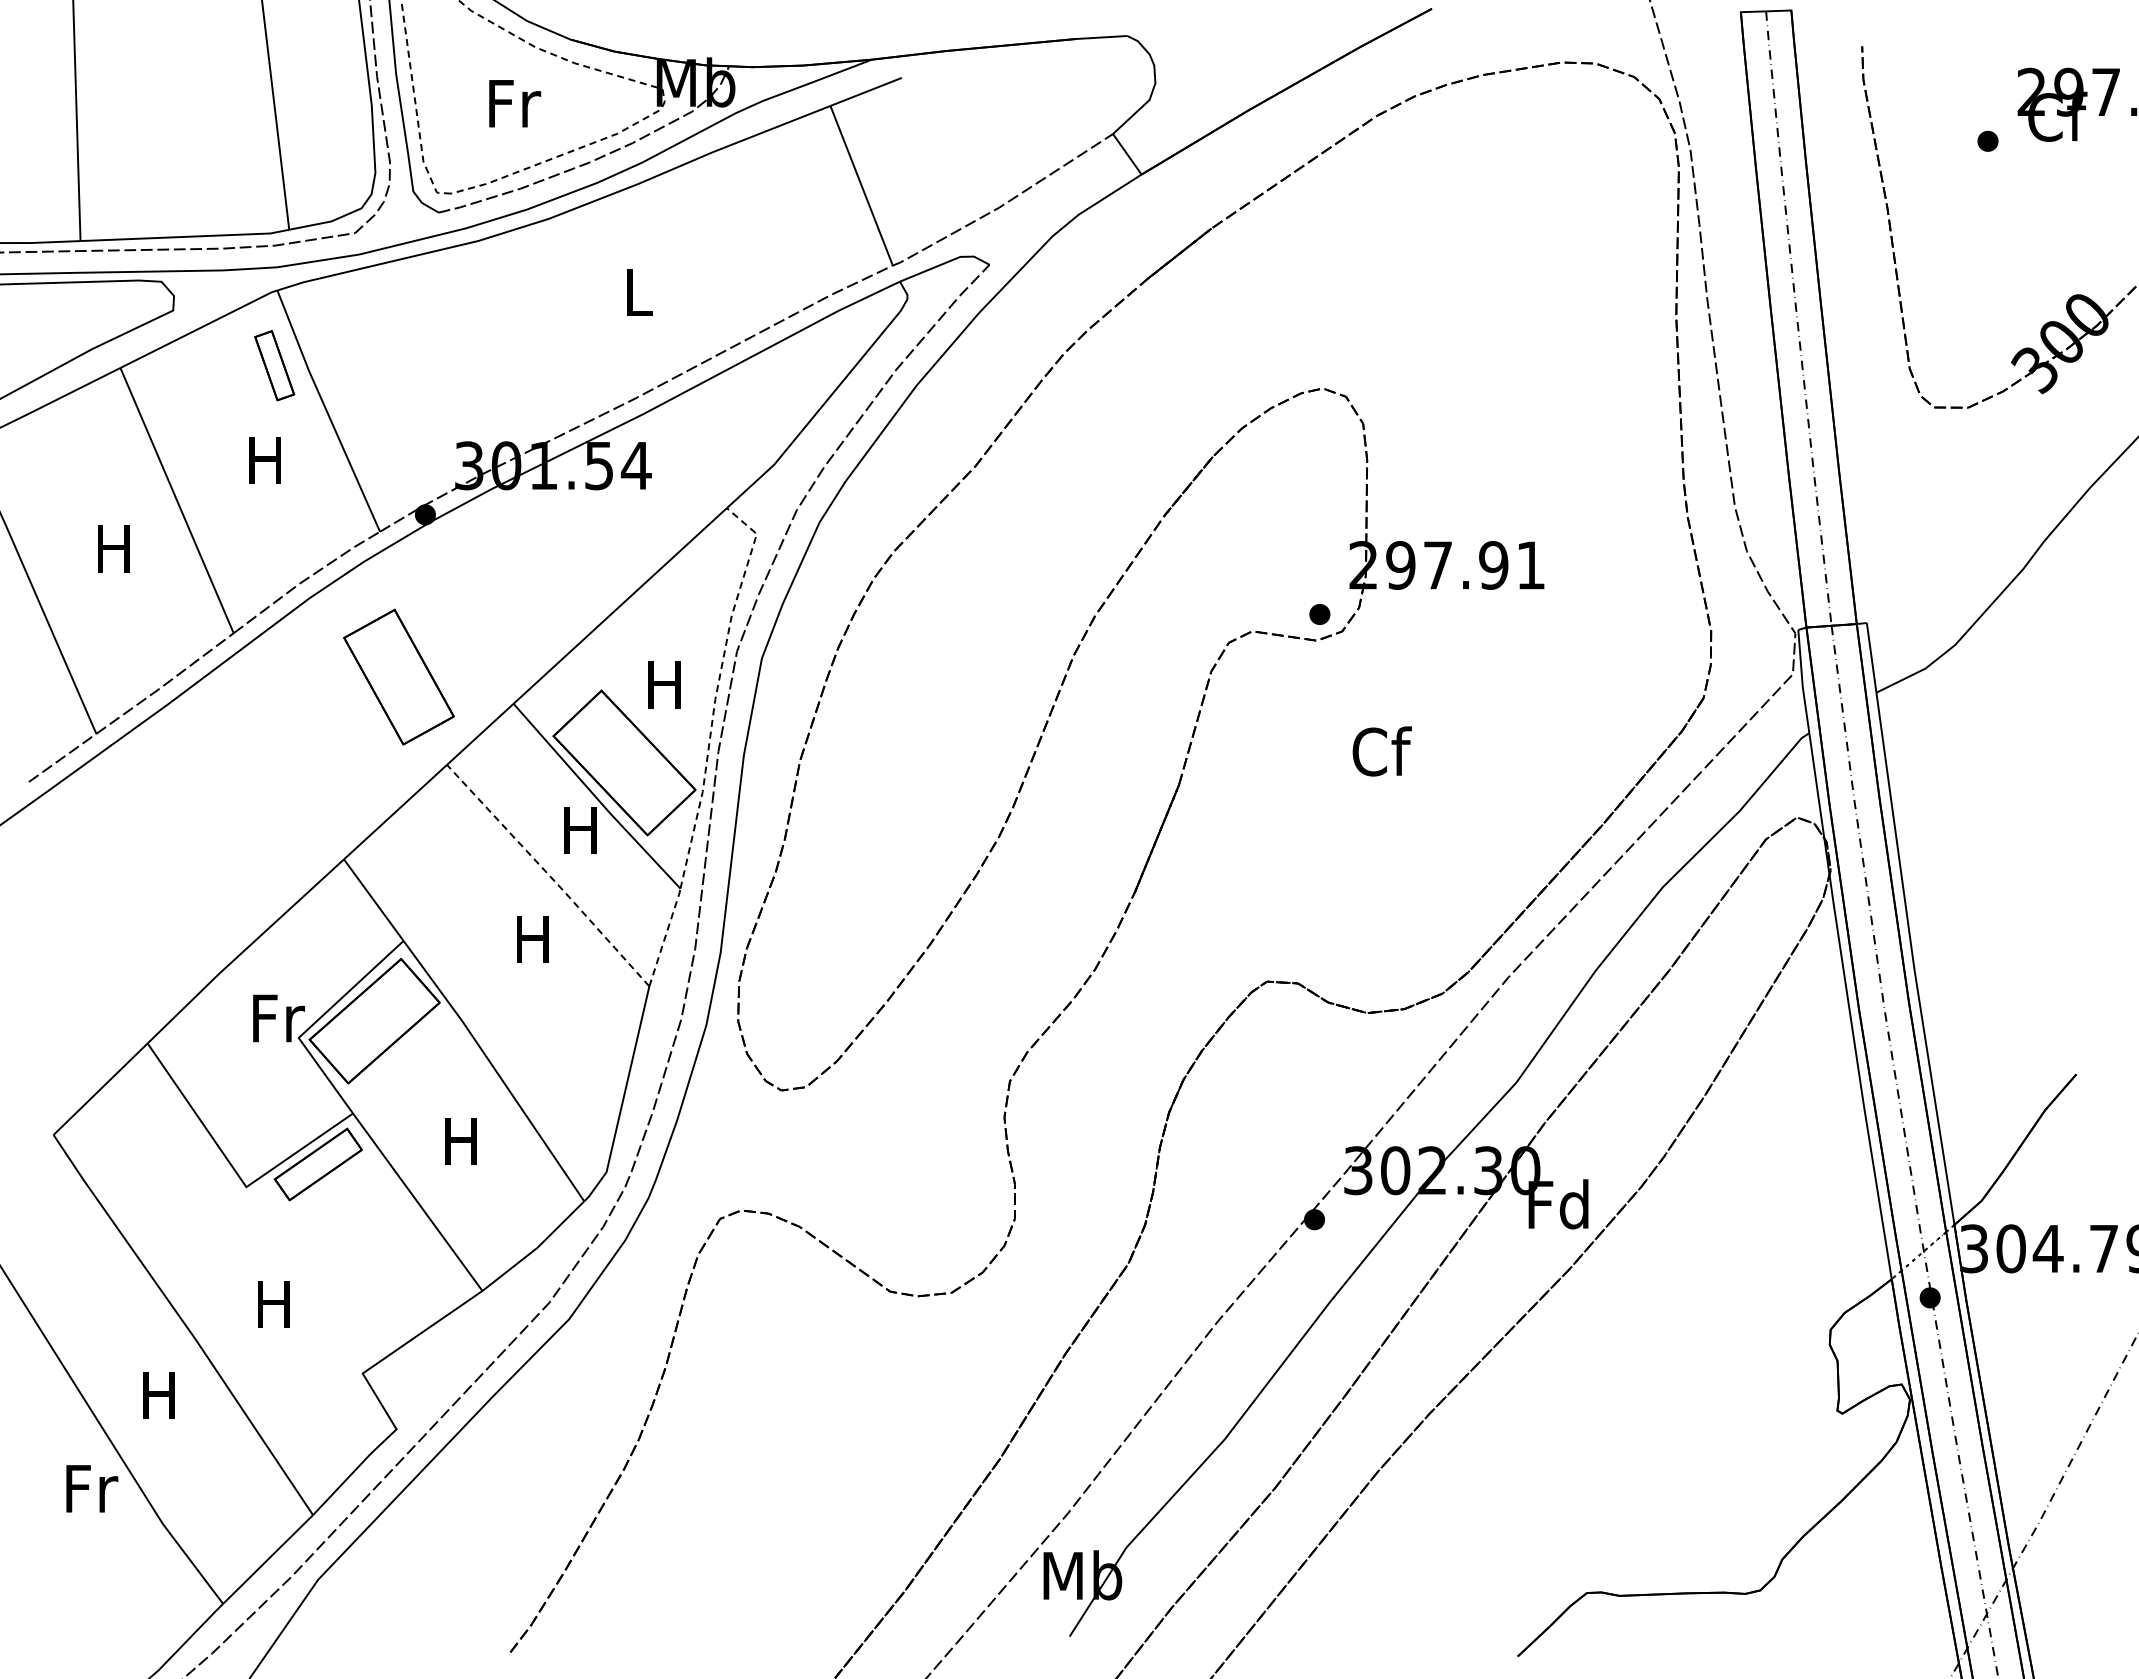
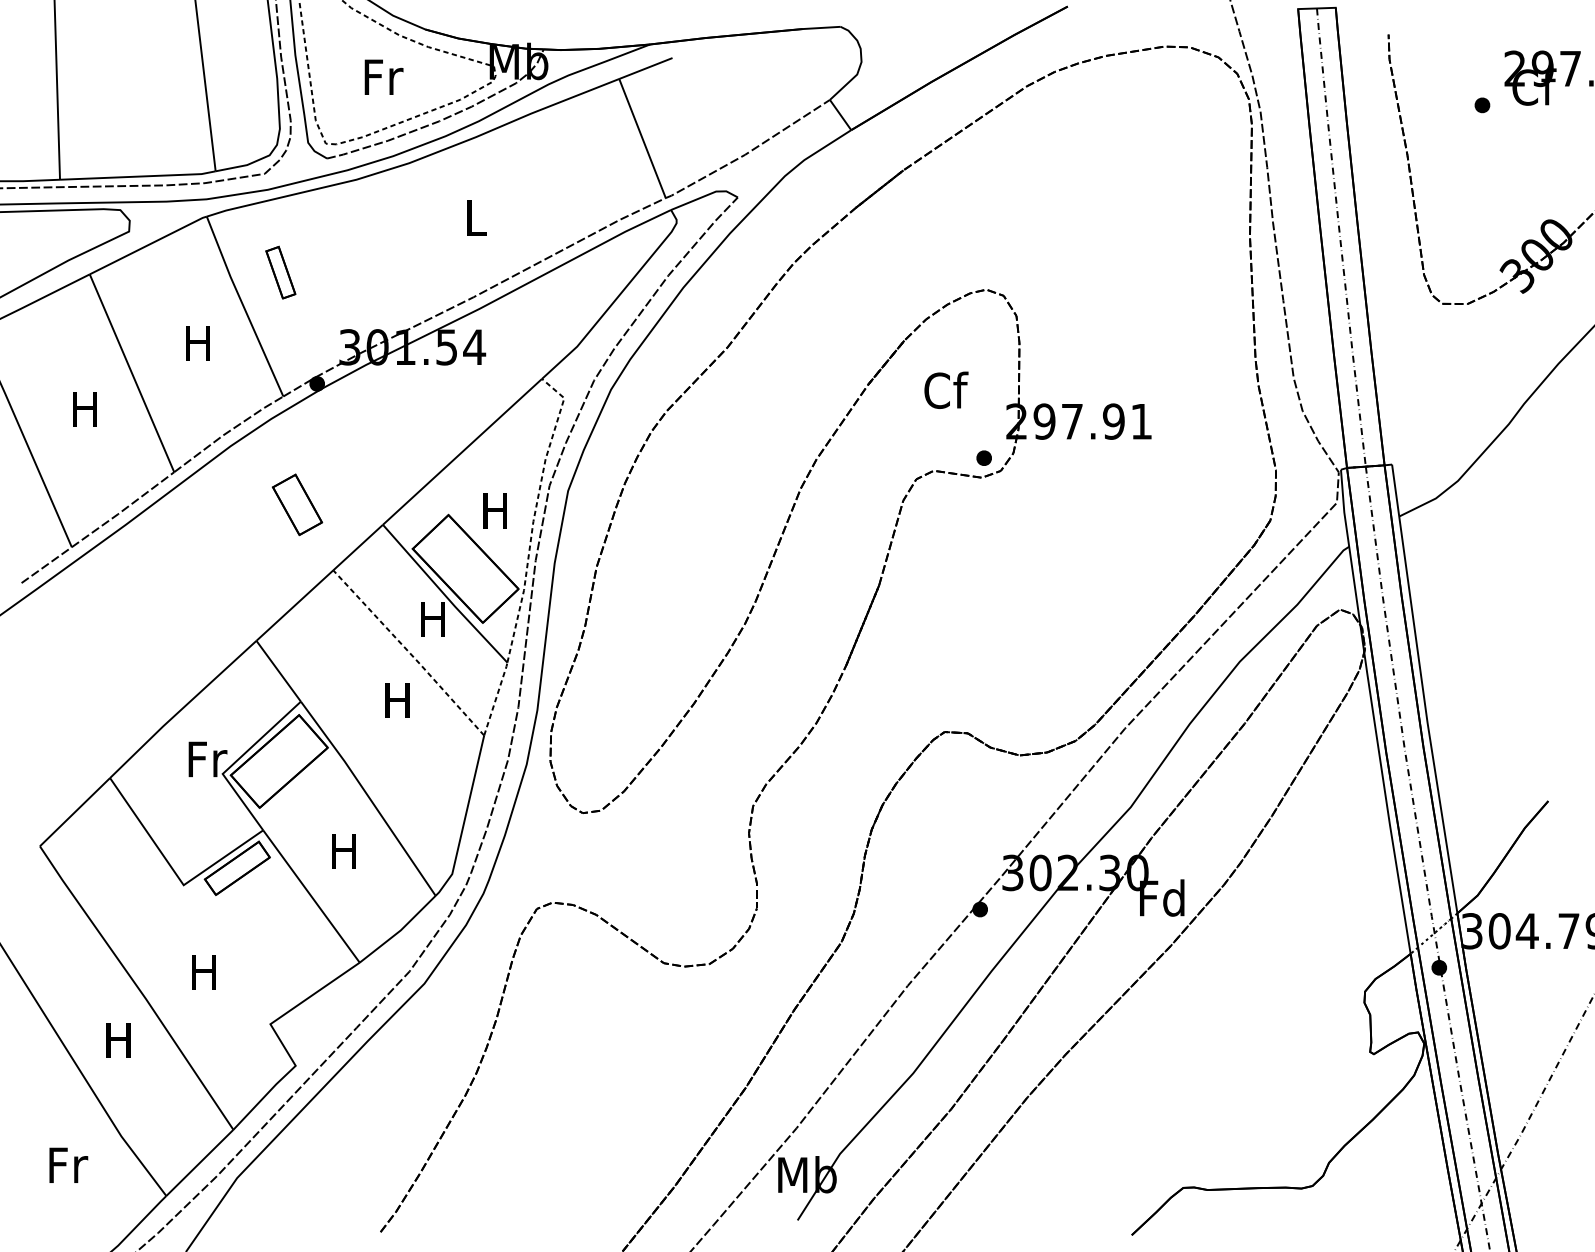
part: (274, 365) -> (280, 272), moved
part: (398, 676) -> (297, 504), size x0.6
text: (1381, 751) -> (945, 390), moved
text: (92, 1488) -> (68, 1165), moved

